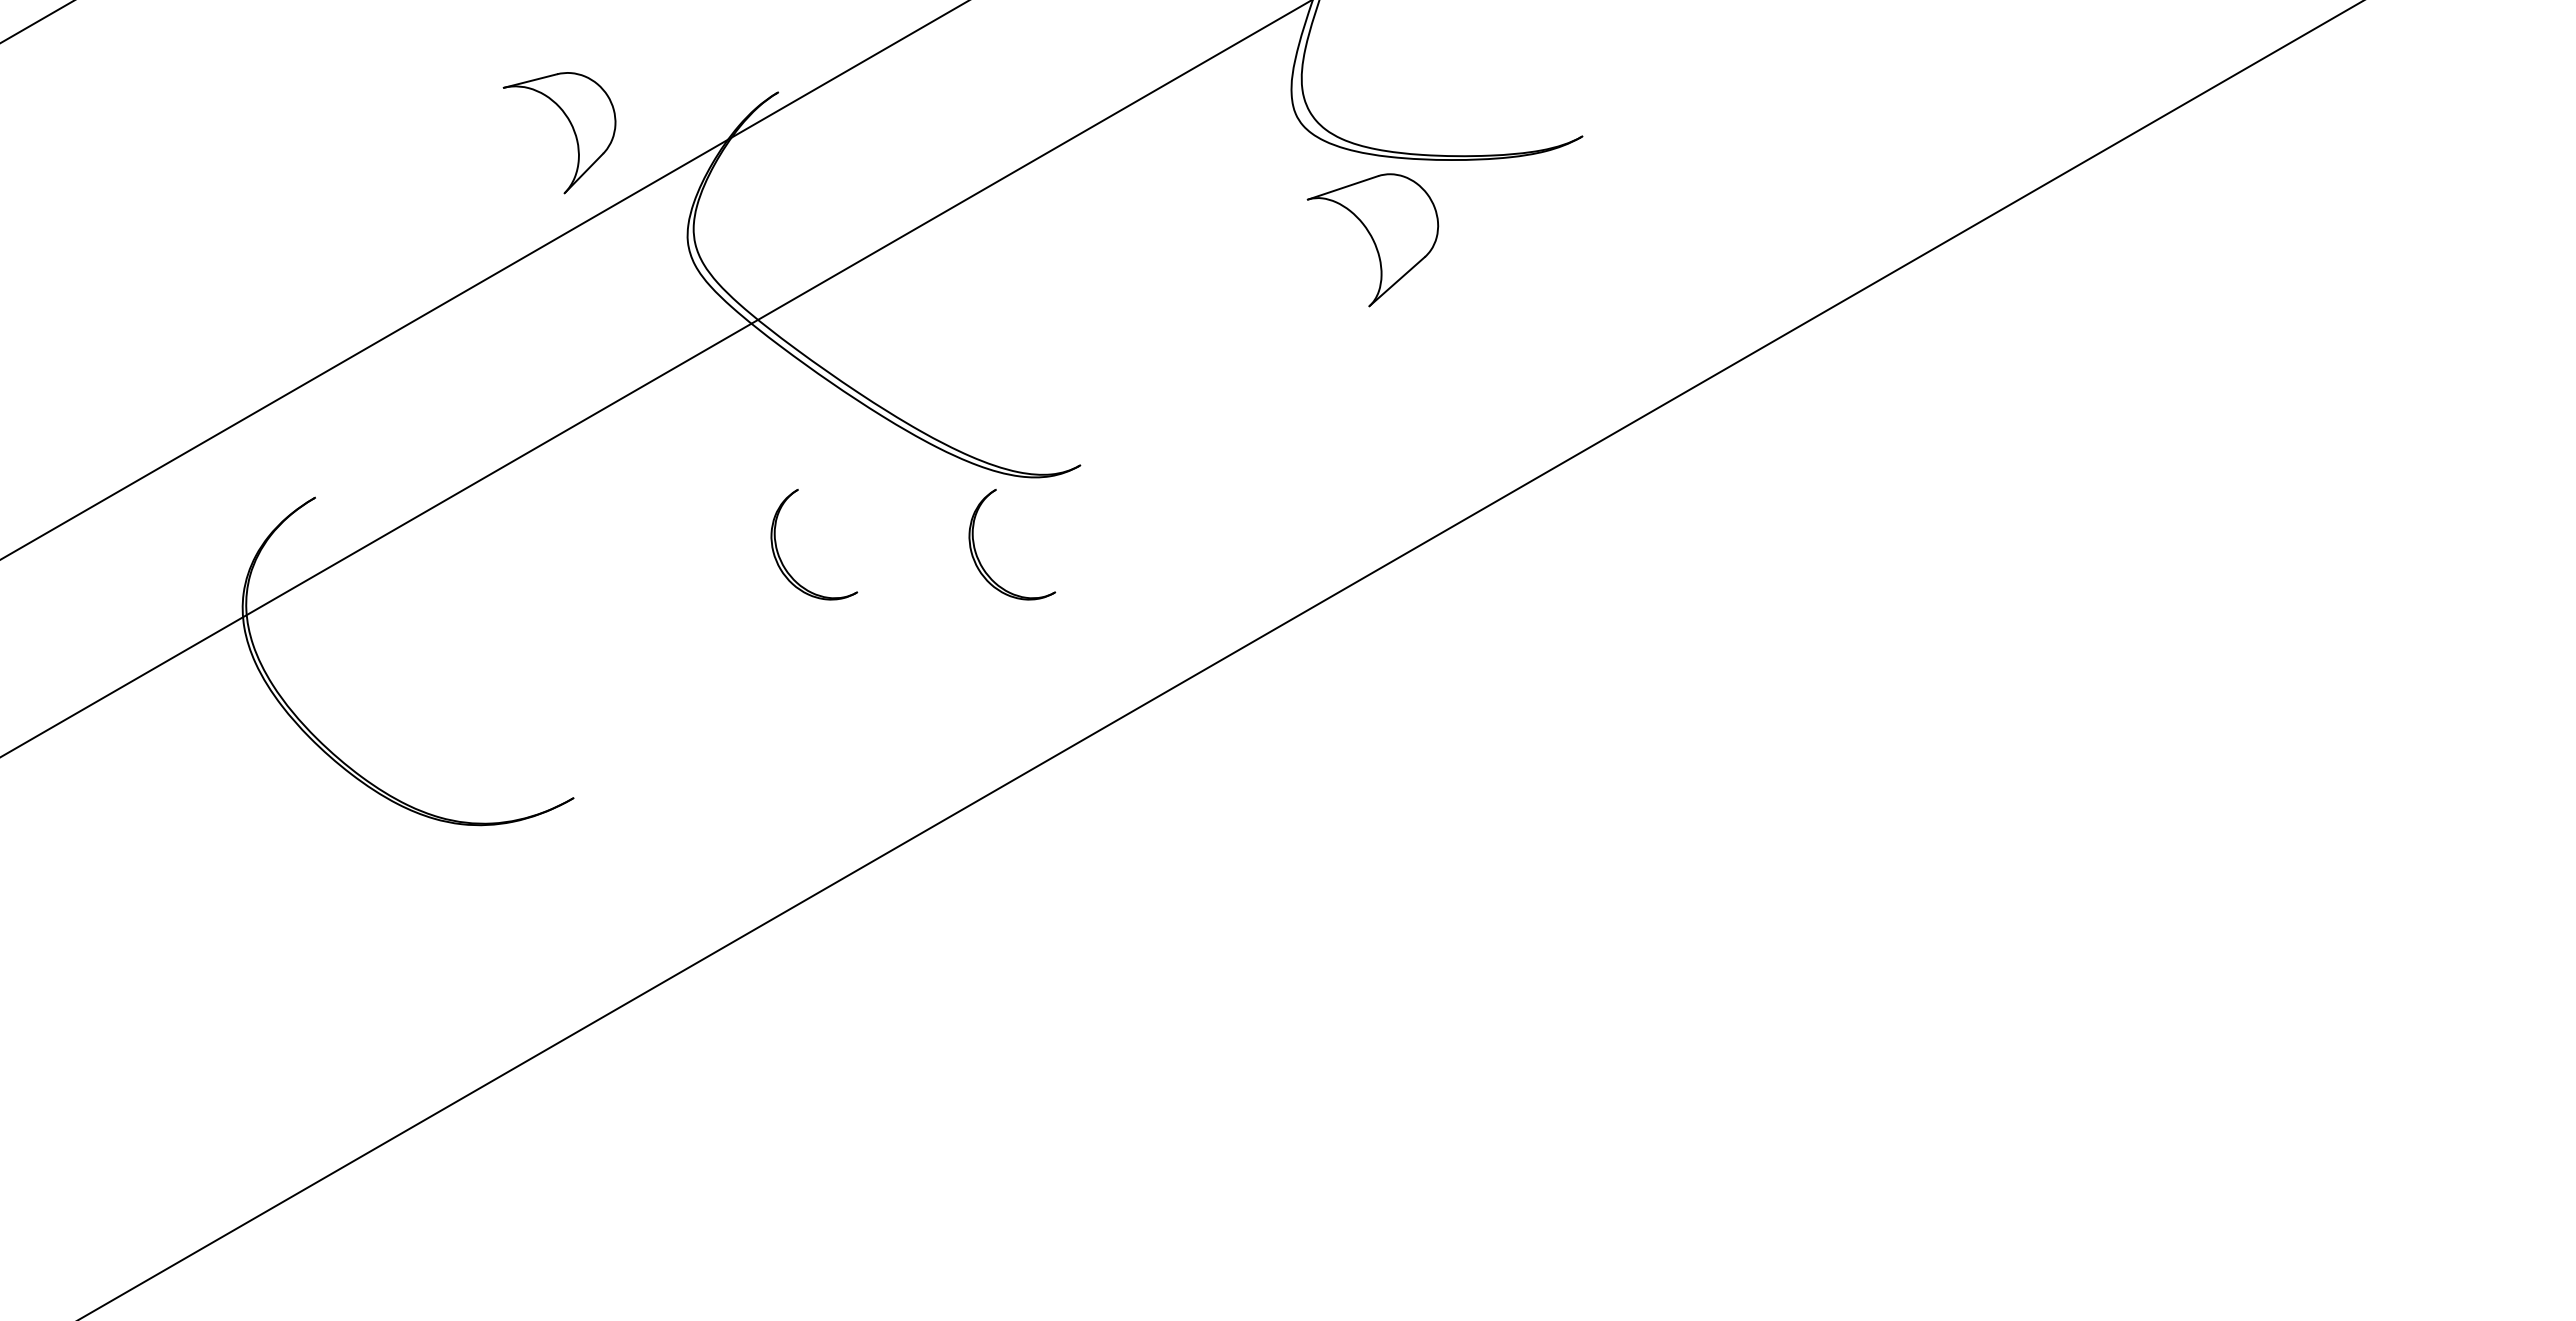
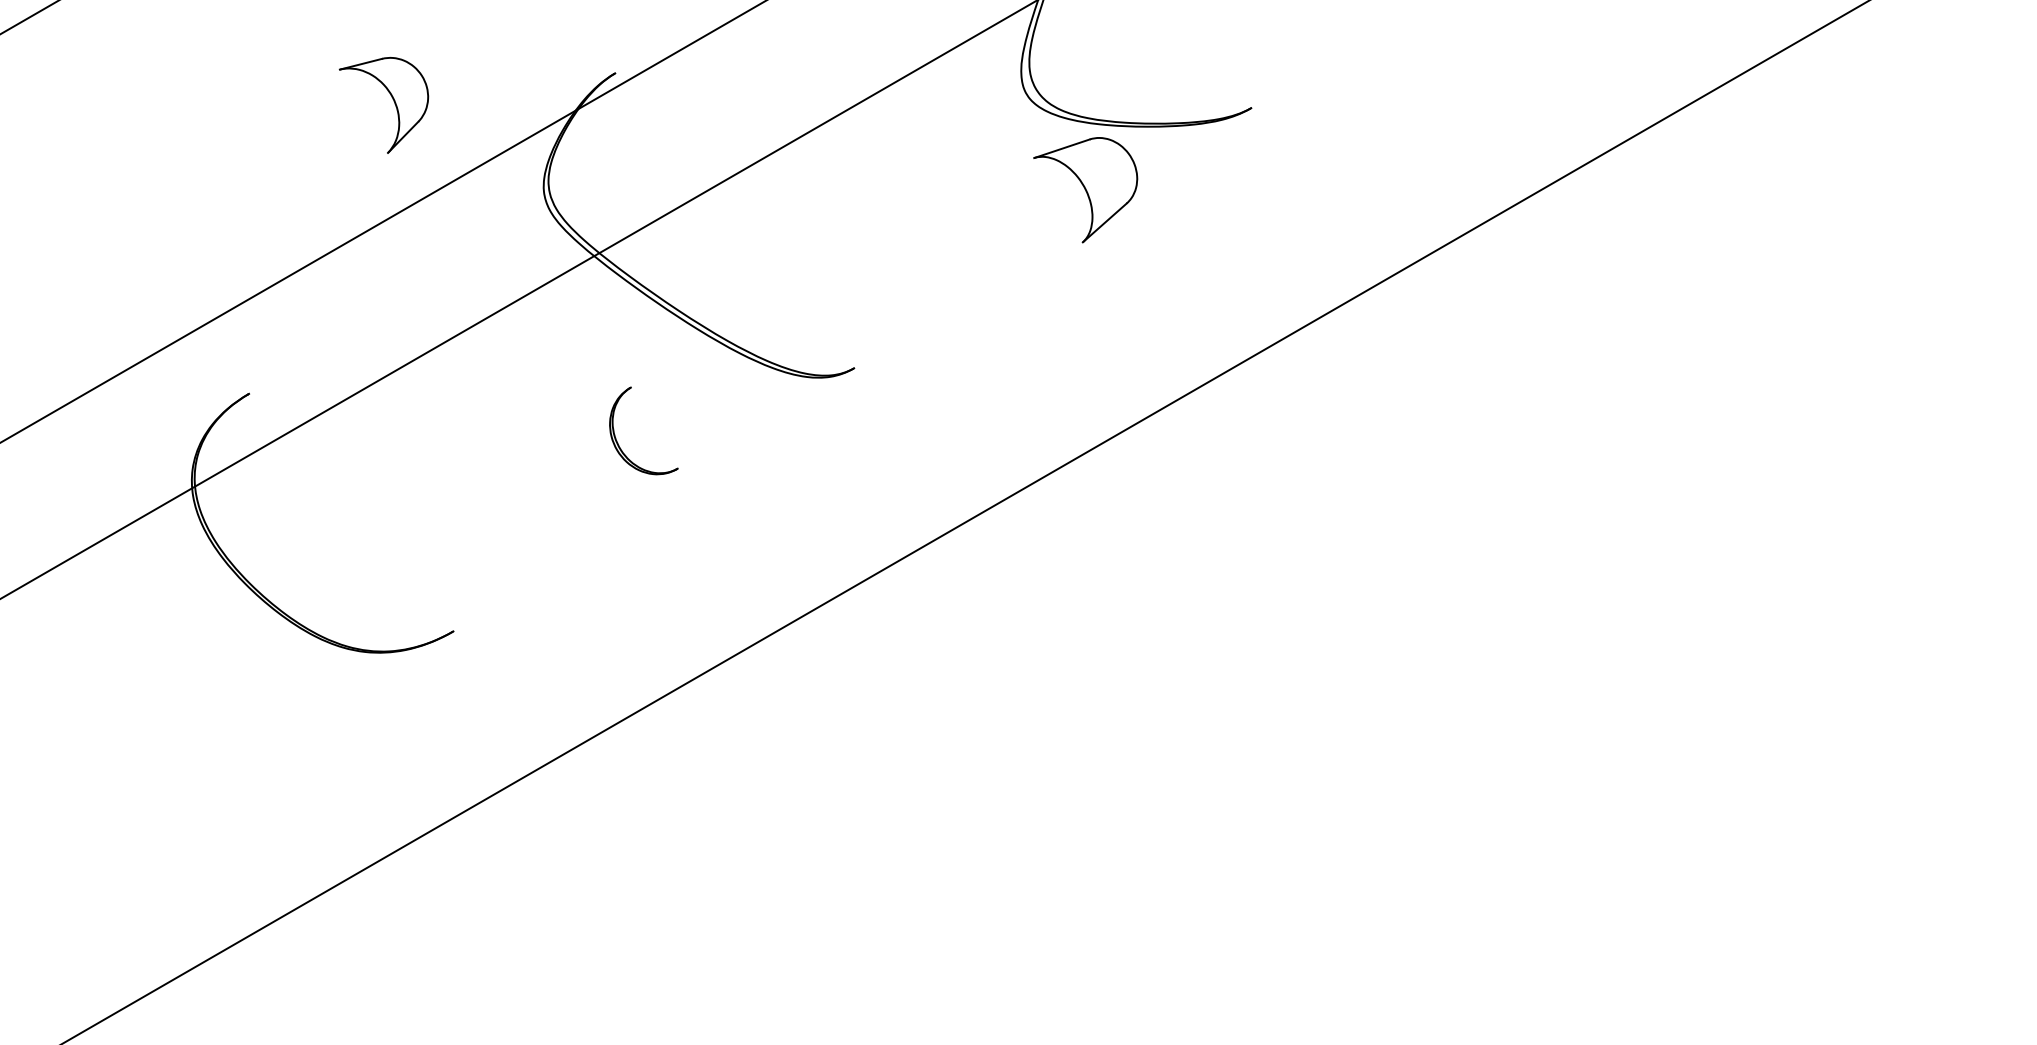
part: (572, 129) -> (394, 102), moved
part: (980, 561) -> (775, 444), removed

